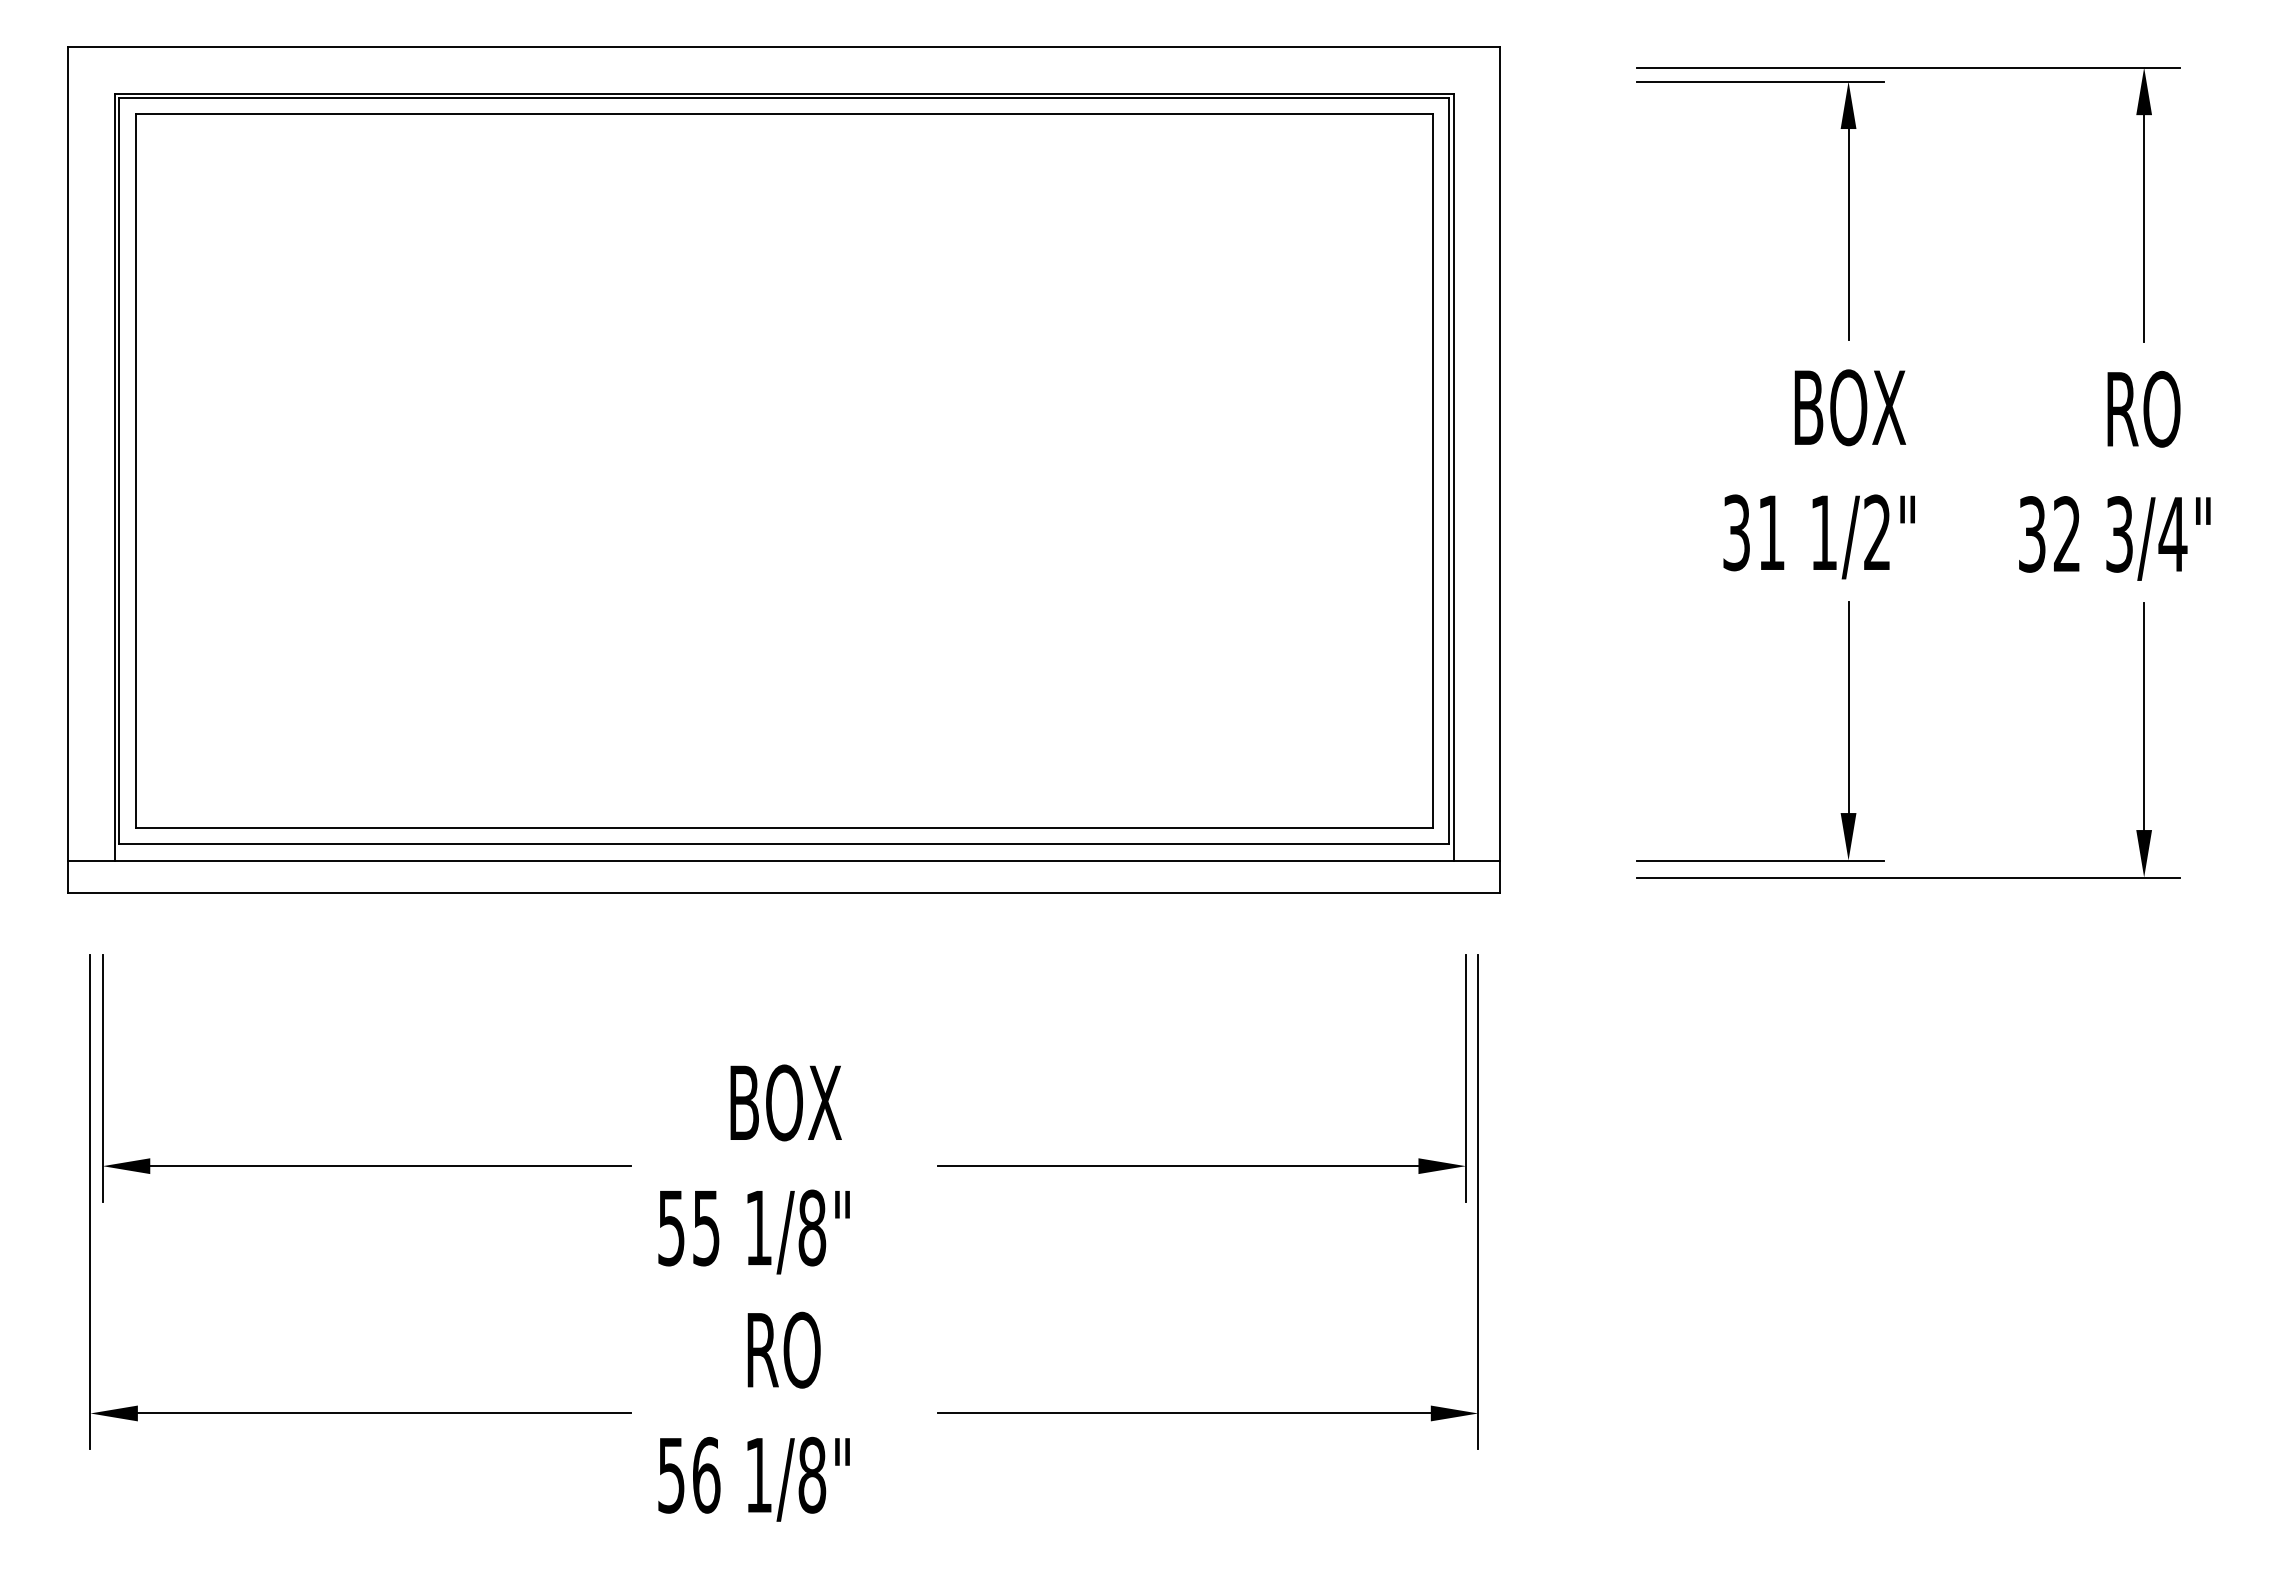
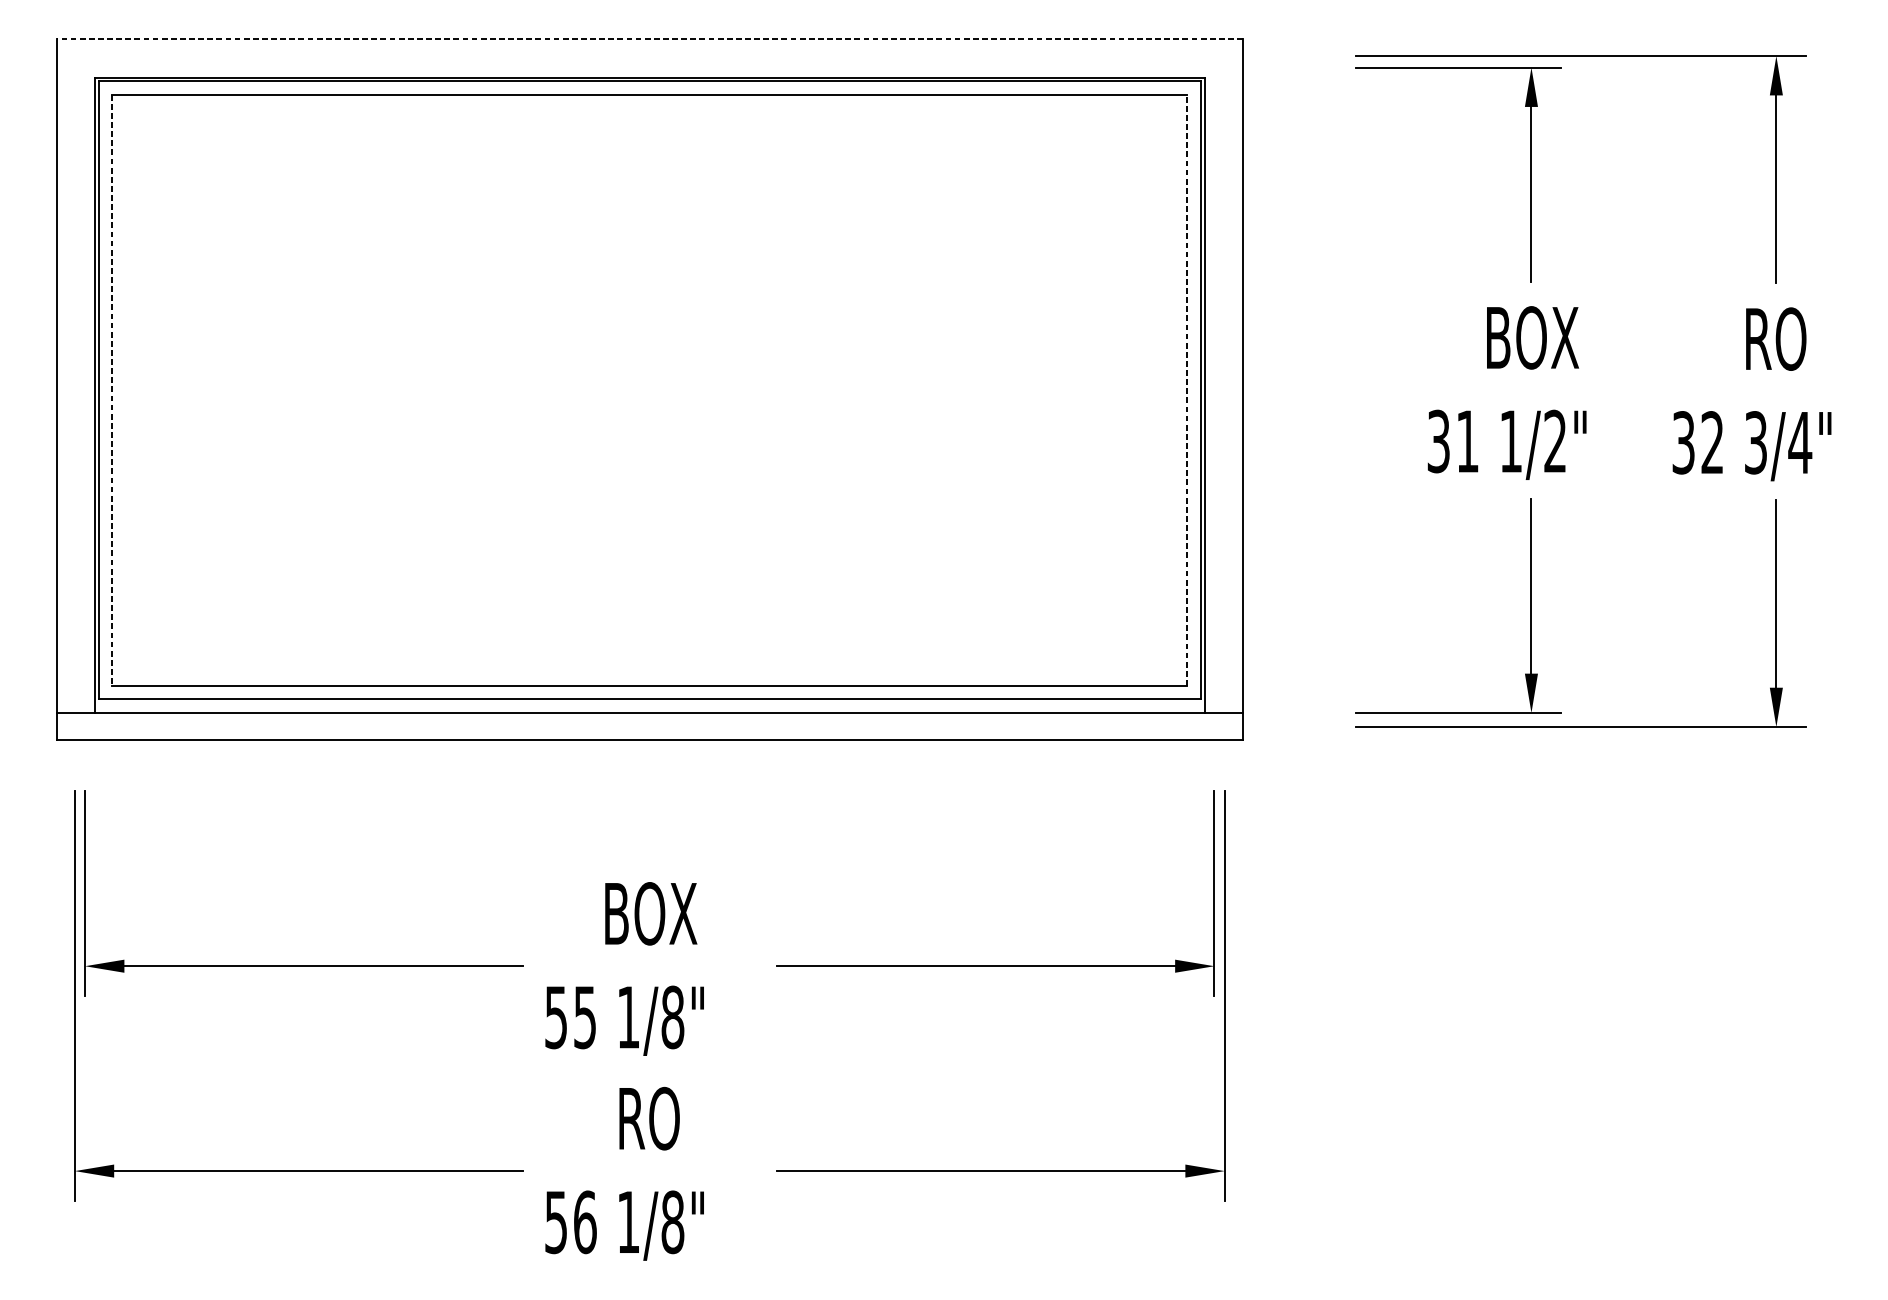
line: (784, 47) -> (649, 39), solid -> dashed
line: (135, 471) -> (112, 390), solid -> dashed
line: (1433, 471) -> (1187, 390), solid -> dashed

